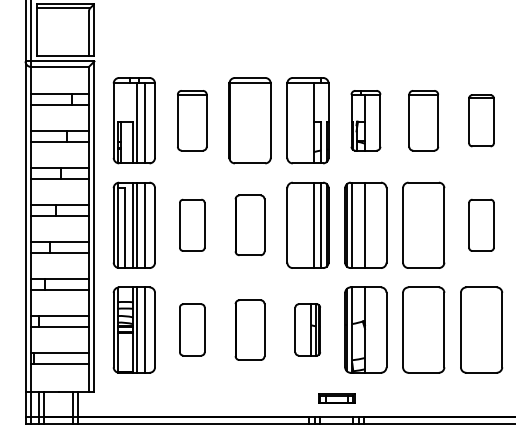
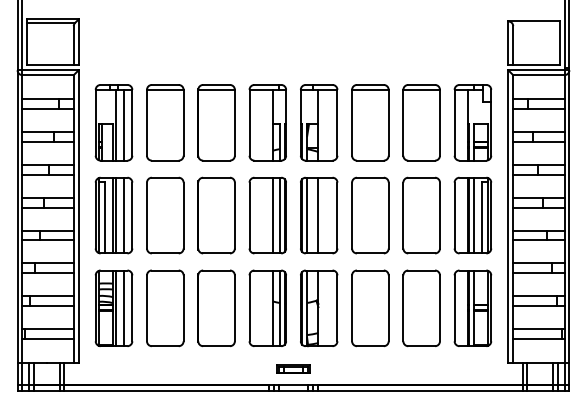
part: (192, 120) -> (165, 122), size x1.43
part: (366, 120) -> (319, 122), size x1.43
part: (423, 120) -> (370, 122), size x1.43
part: (481, 120) -> (421, 122), size x1.67
part: (192, 225) -> (165, 215), size x1.67
part: (250, 225) -> (216, 215), size x1.43
part: (481, 225) -> (421, 215), size x1.67
part: (192, 329) -> (165, 307), size x1.67
part: (307, 329) -> (267, 307), size x1.67
part: (250, 330) -> (216, 308), size x1.43

